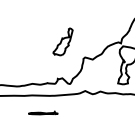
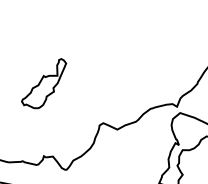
part: (62, 41) -> (43, 82), moved

